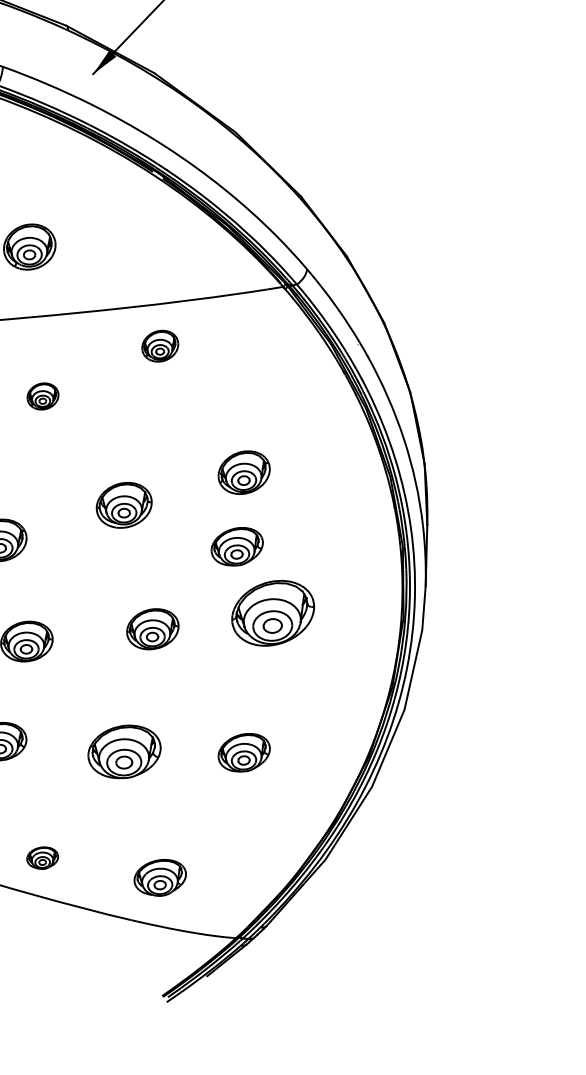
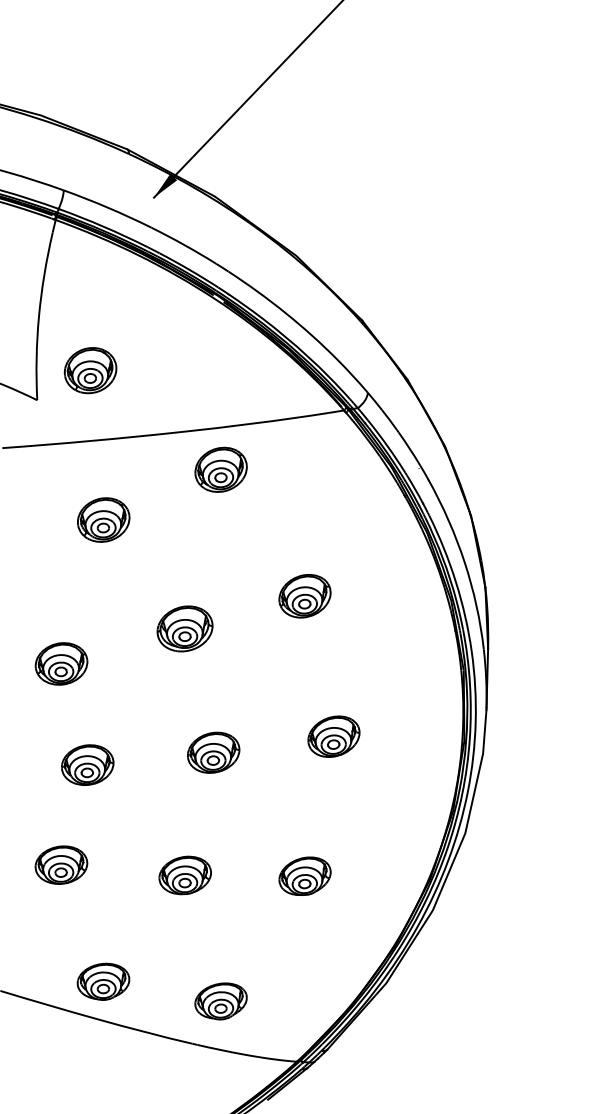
part: (159, 345) -> (220, 469), size x1.43
part: (42, 395) -> (103, 519), size x1.67
part: (236, 545) -> (297, 669), removed
part: (272, 612) -> (333, 736), size x0.62
part: (123, 751) -> (184, 875), size x0.71
part: (42, 857) -> (103, 981), size x1.67

